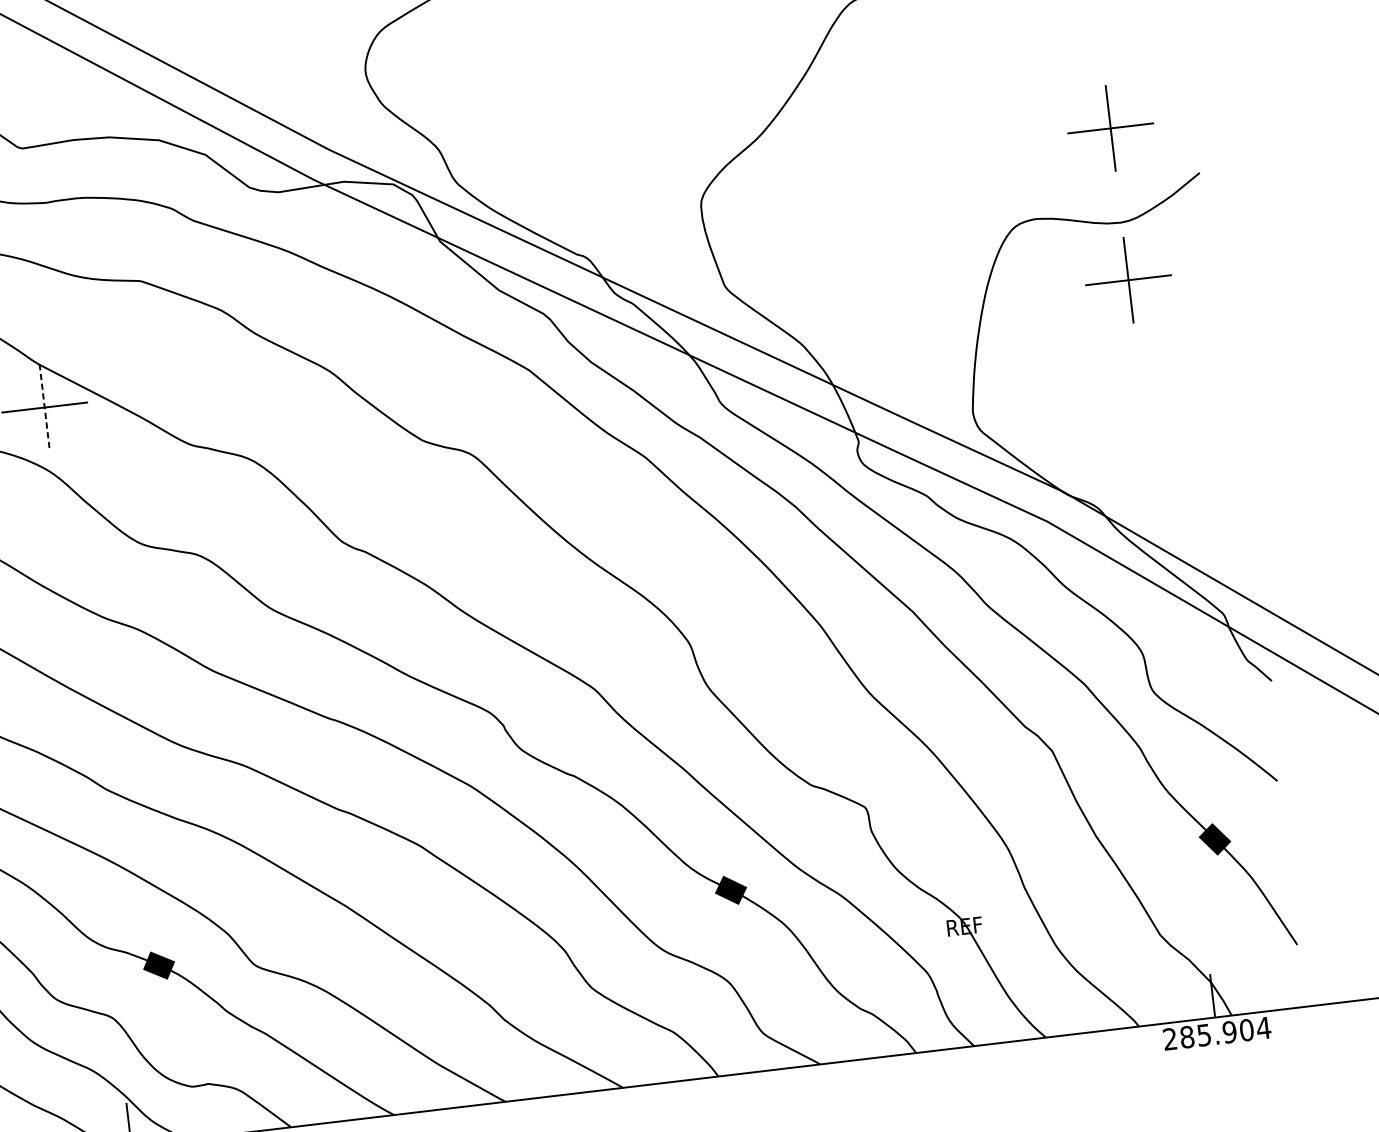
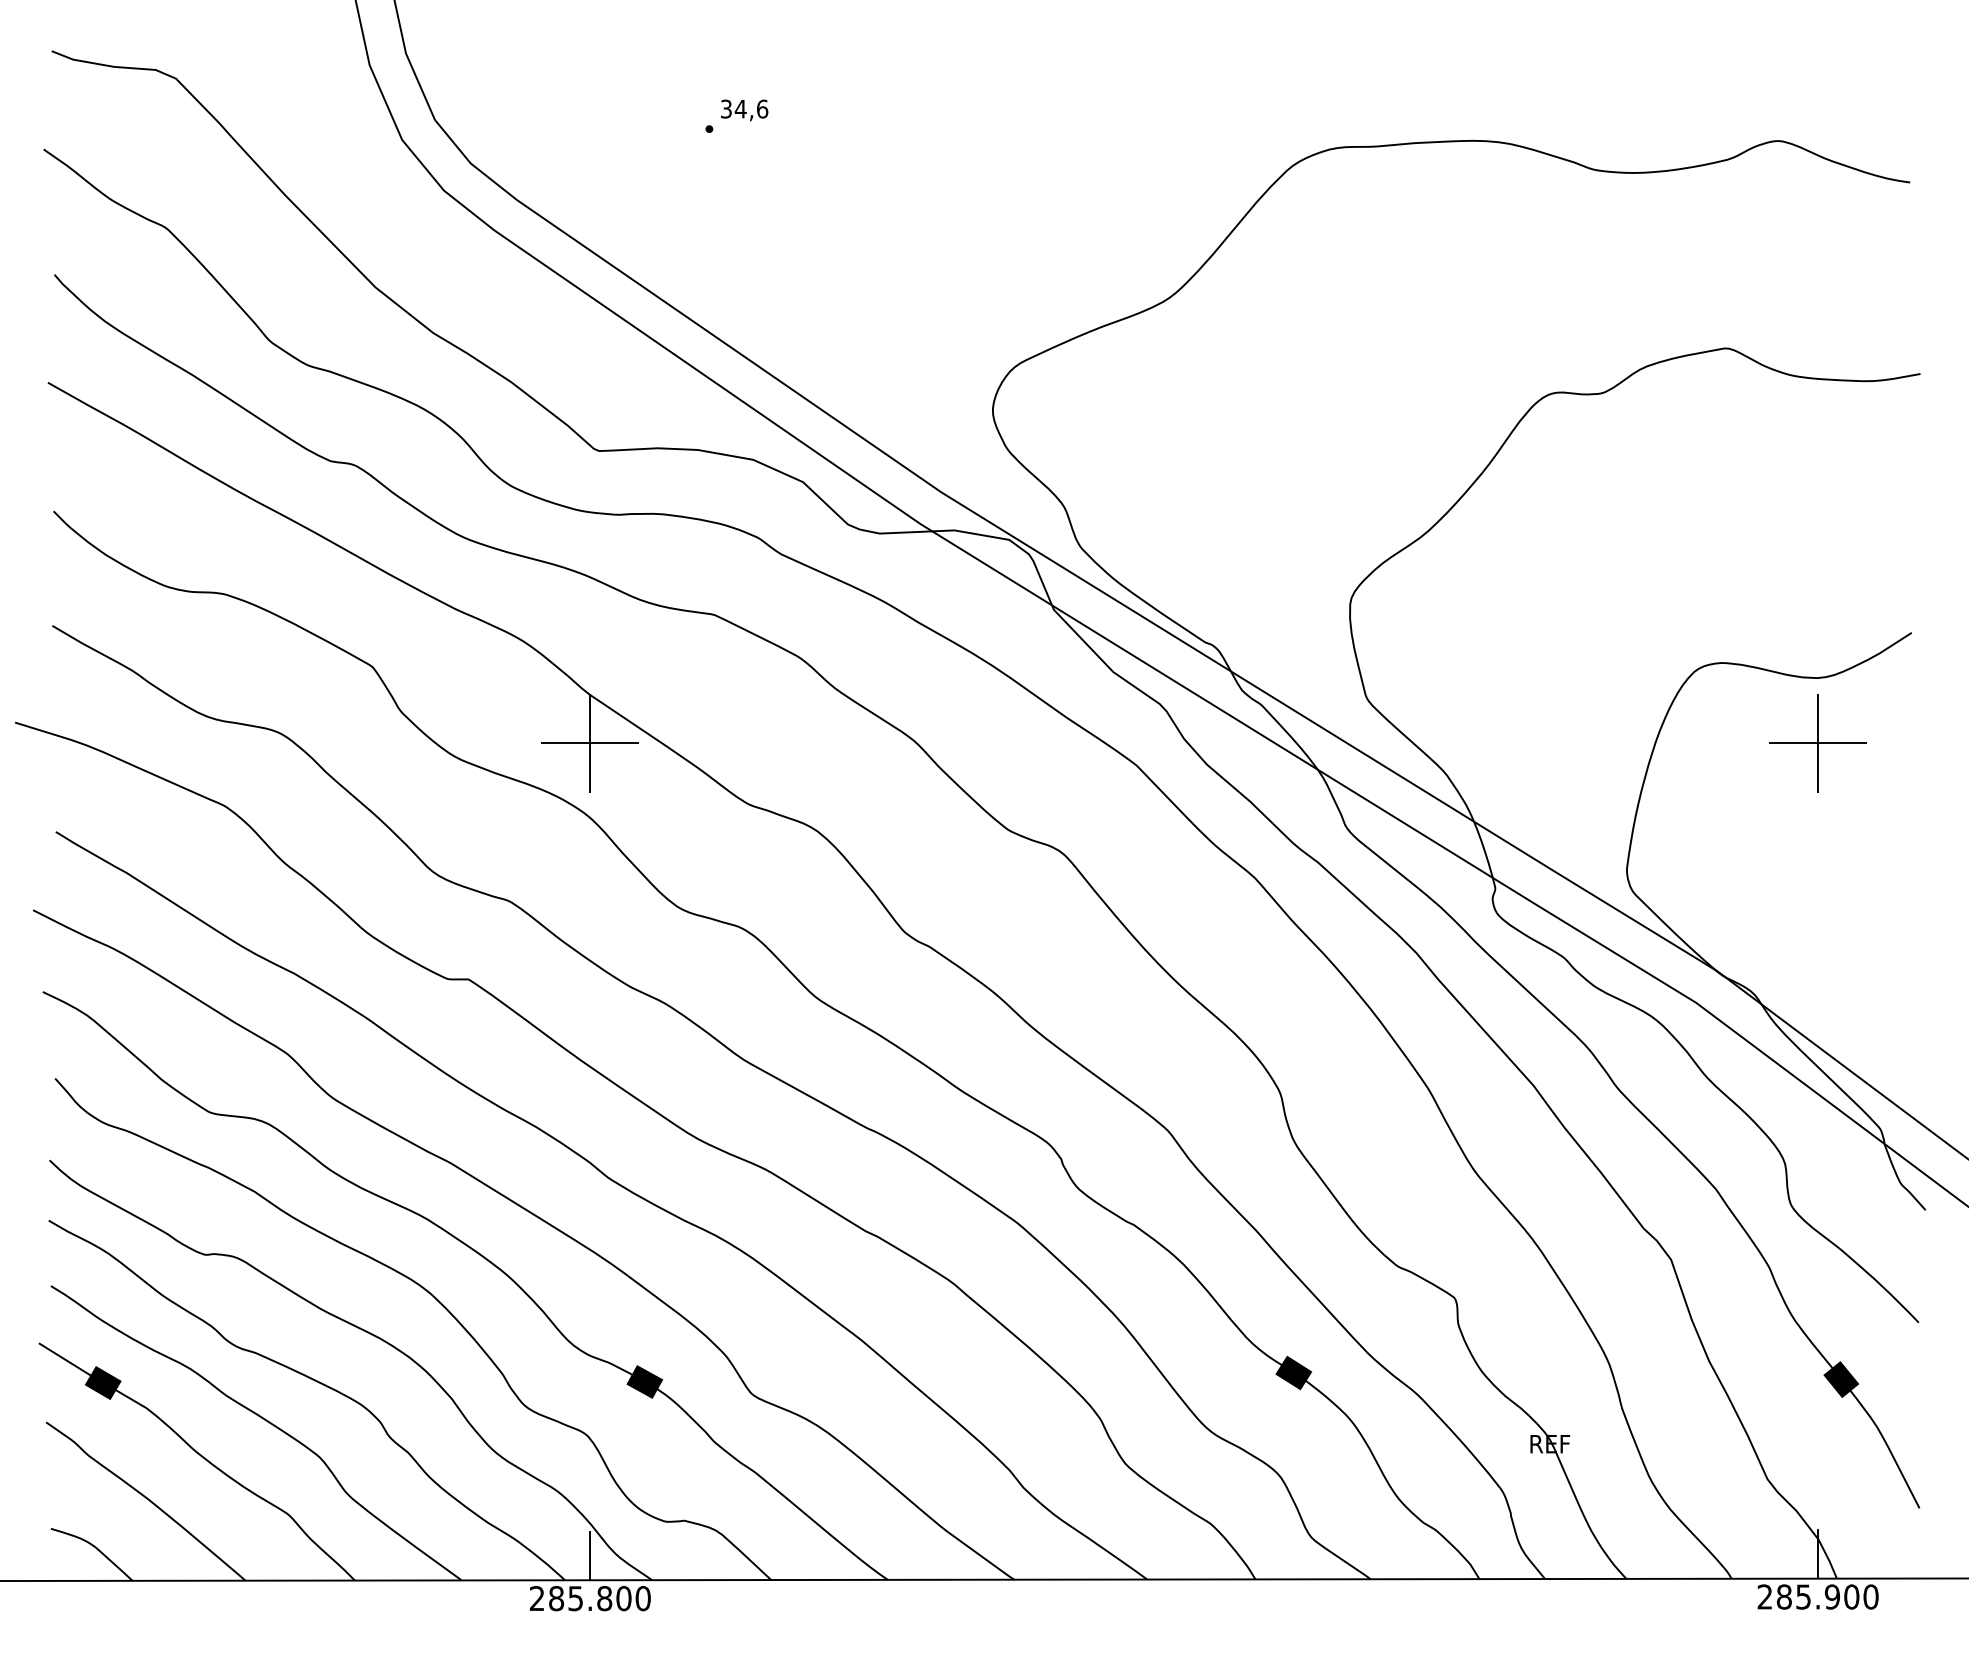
part: (1110, 128) -> (1817, 571), removed
line: (44, 407) -> (590, 743), dashed -> solid
text: (1263, 1027) -> (1870, 1596), 285.904 -> 285.900

